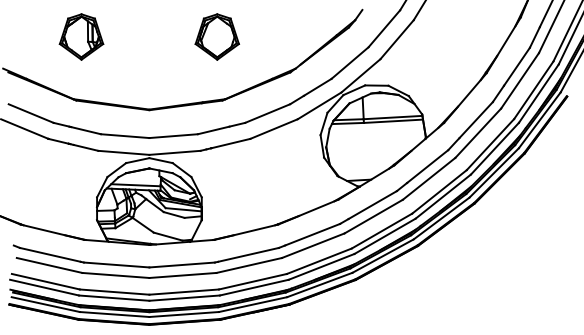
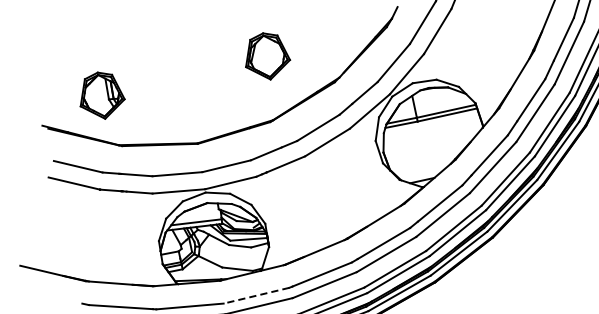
part: (81, 36) -> (101, 95), moved
part: (216, 36) -> (265, 56), moved
line: (182, 265) -> (256, 296), solid -> dashed

